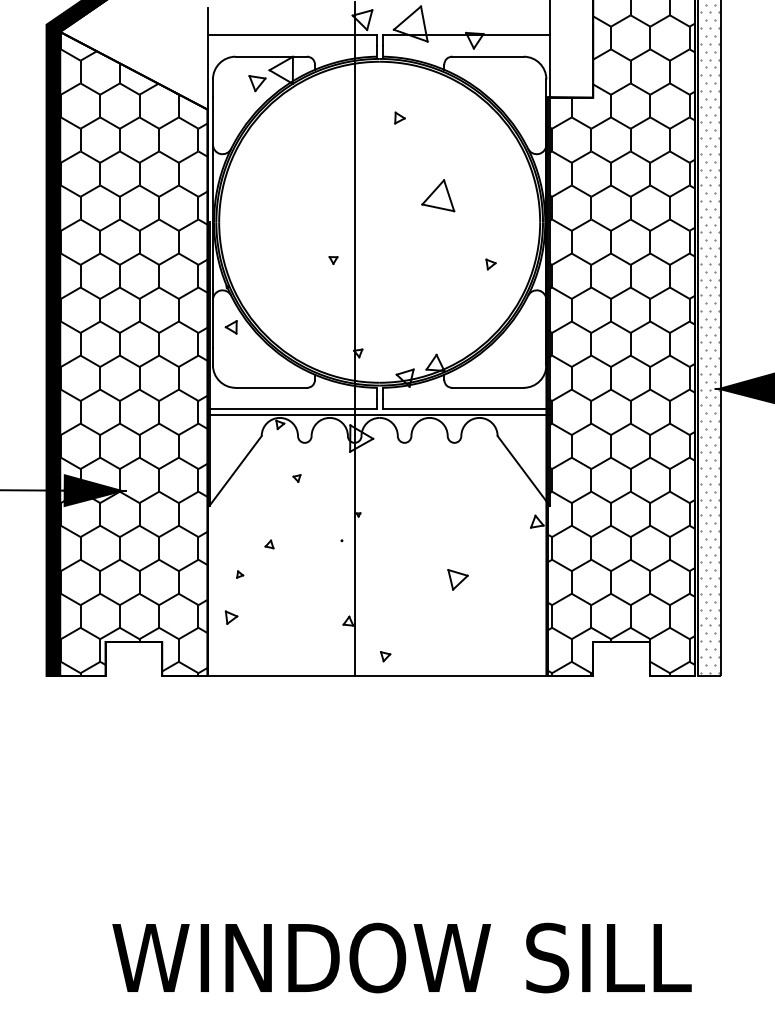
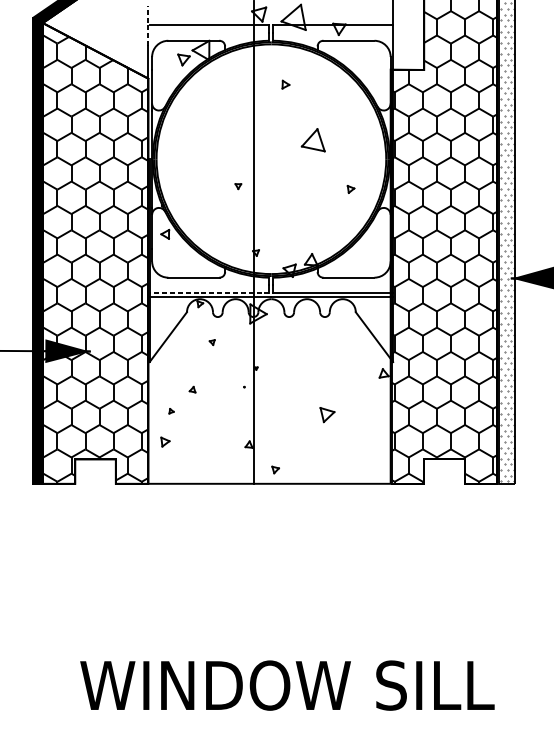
line: (207, 36) -> (148, 26), solid -> dashed
line: (293, 409) -> (209, 293), solid -> dashed

